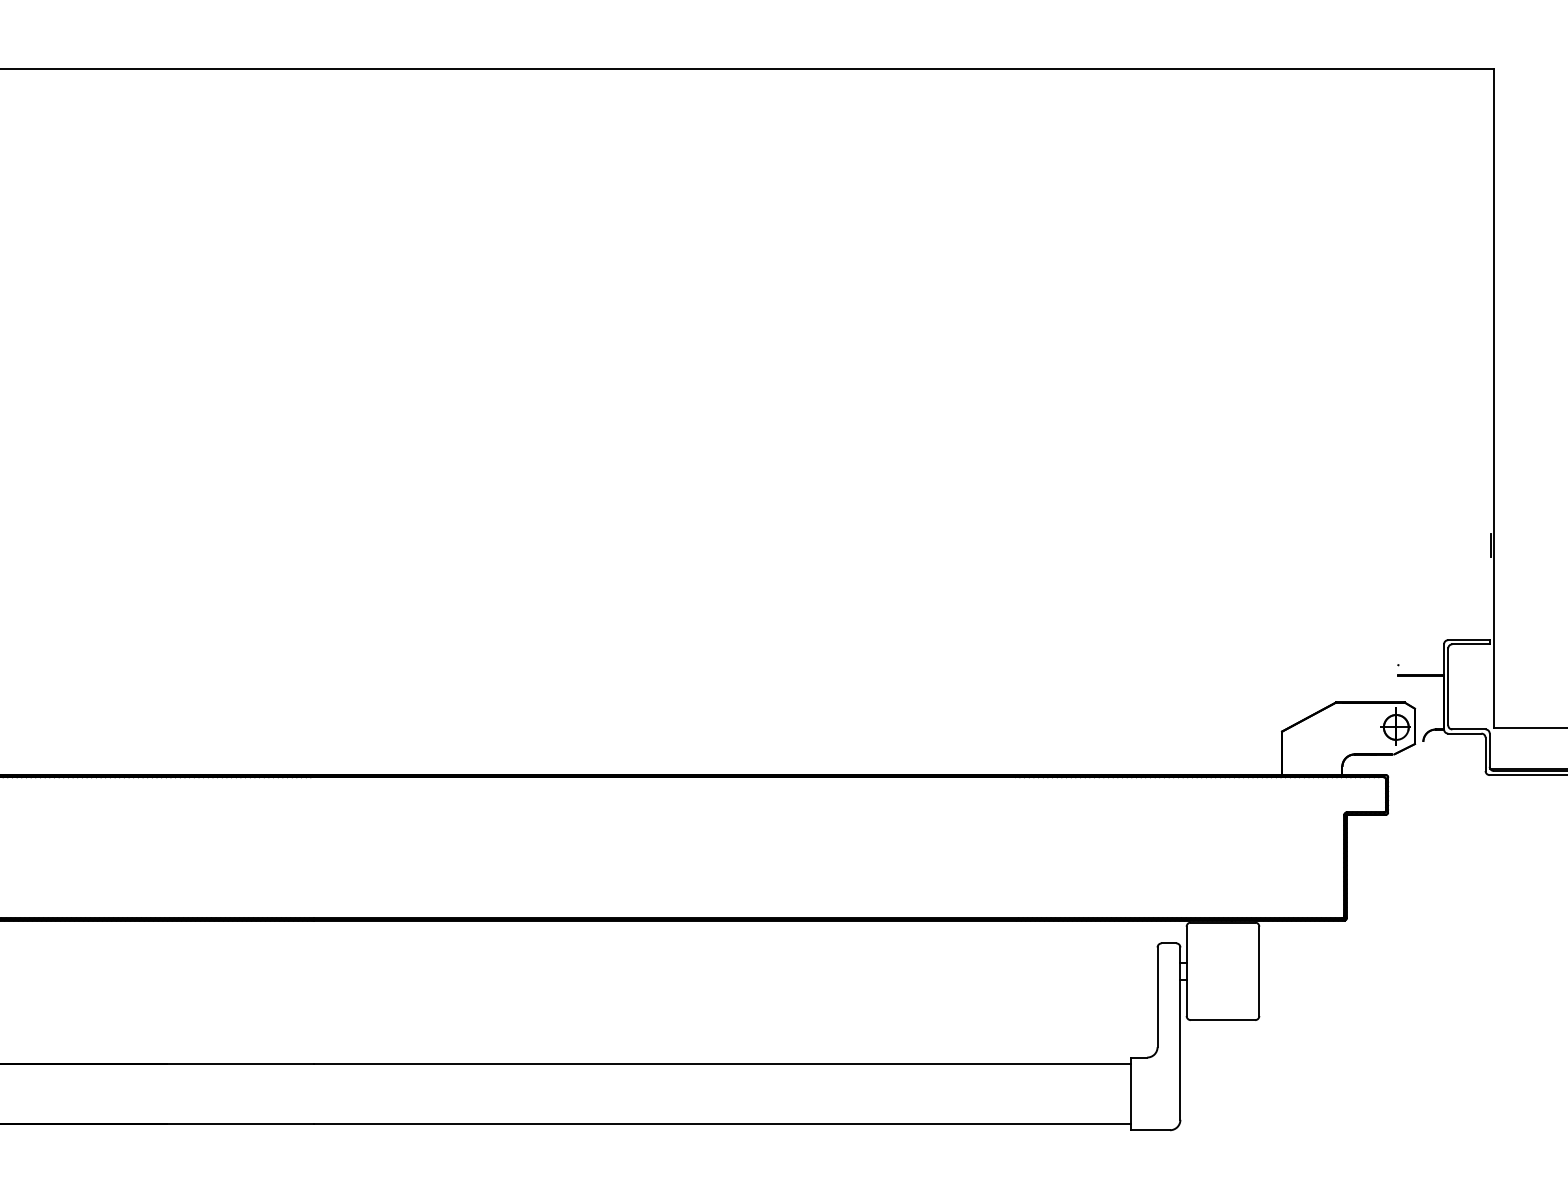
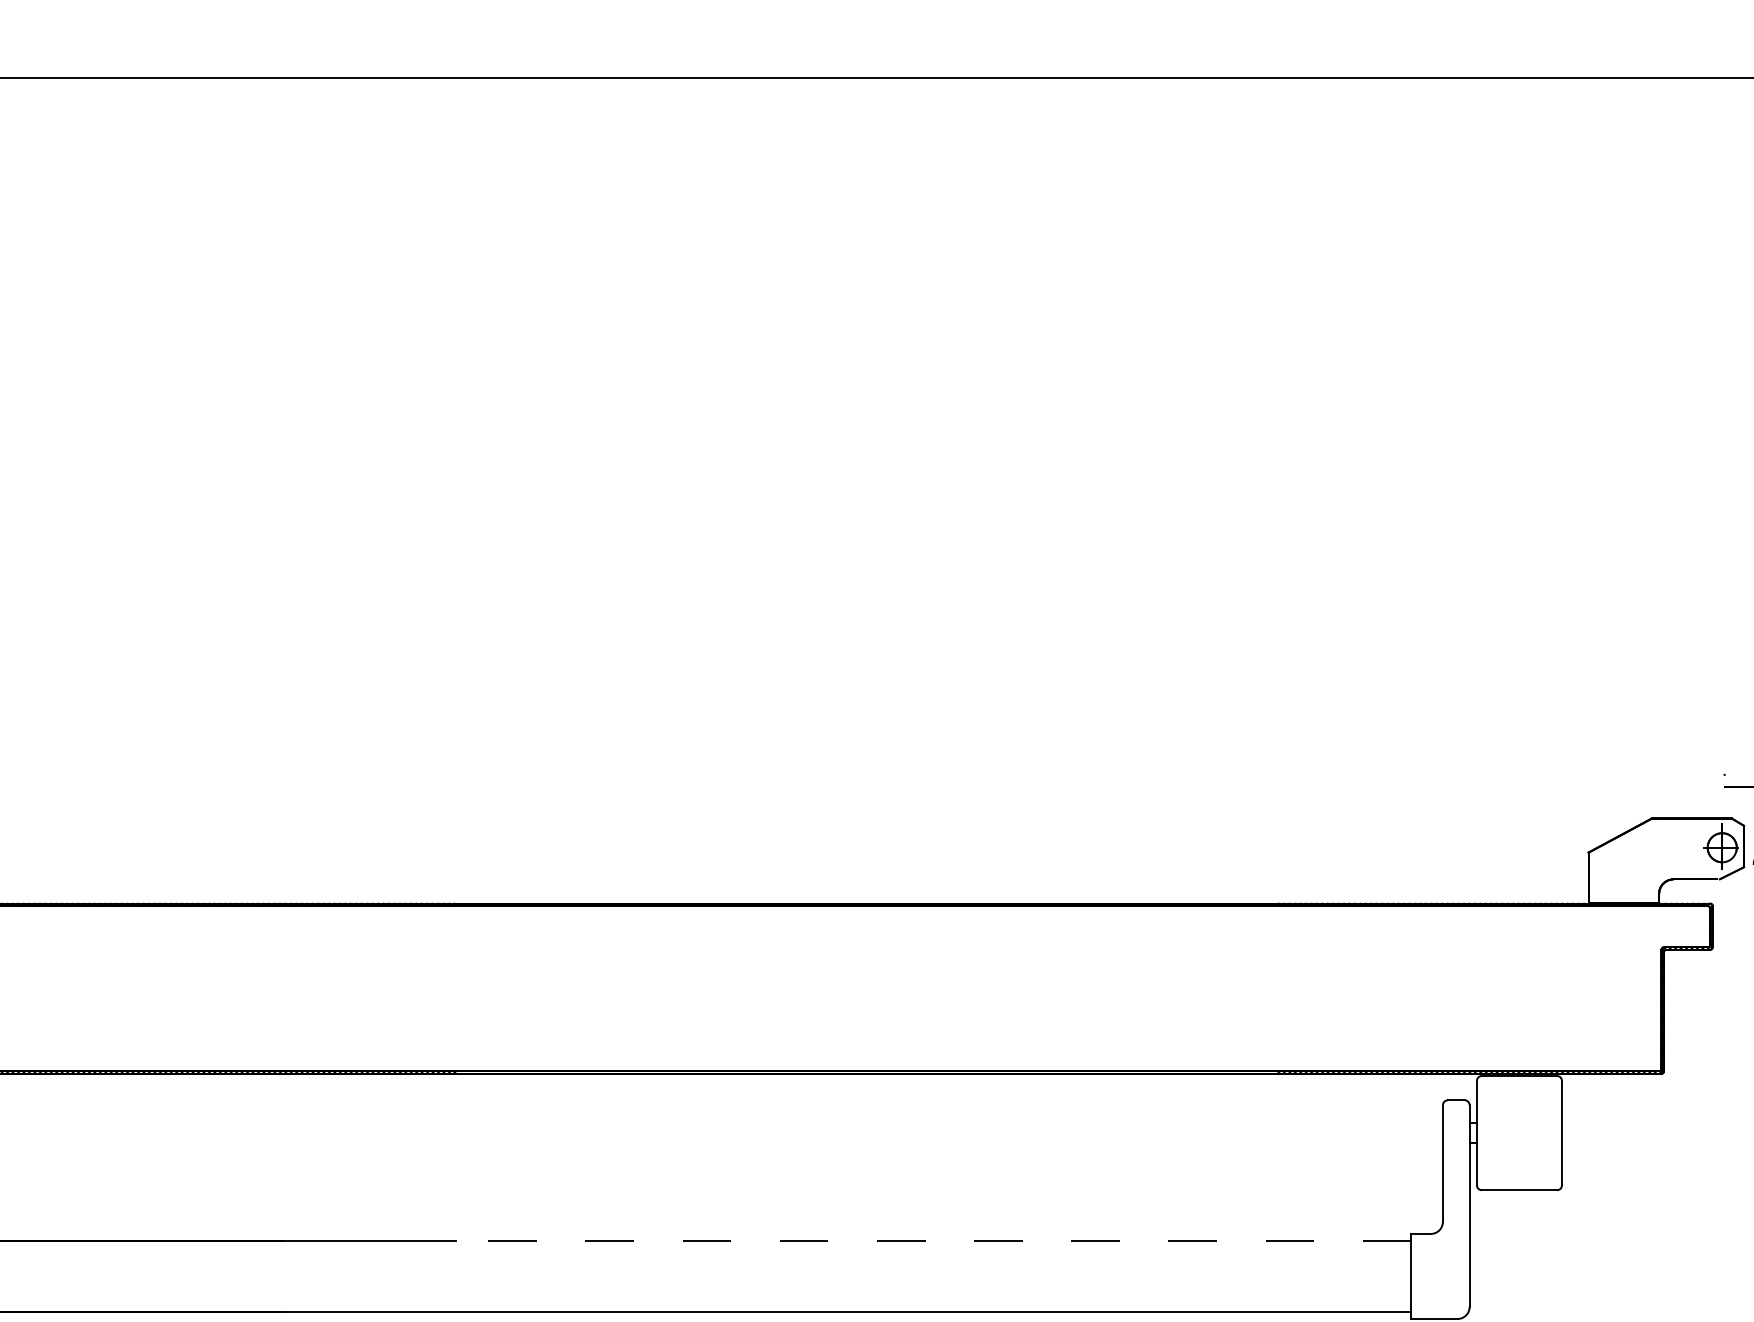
line: (721, 1063) -> (932, 1240), solid -> dashed

